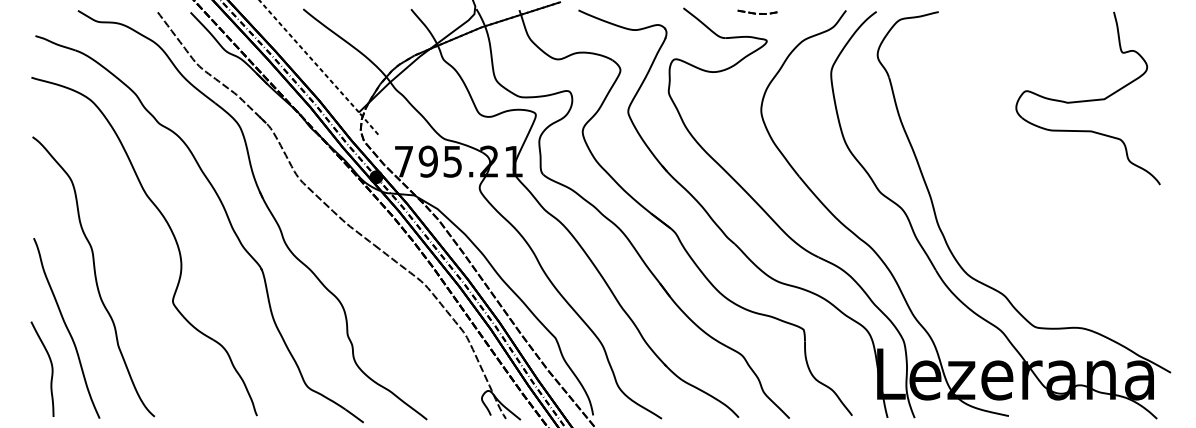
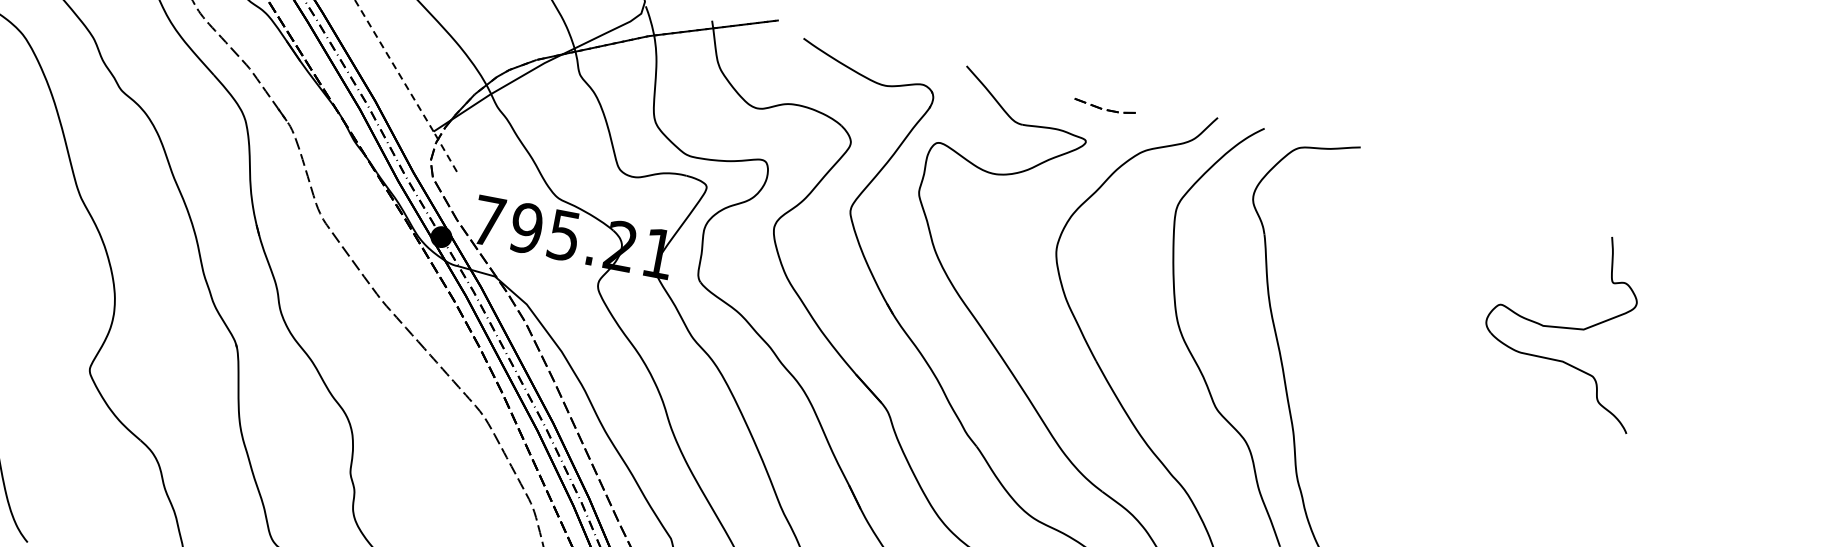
part: (757, 11) -> (1105, 105), moved
part: (1087, 98) -> (1565, 325), size x0.7

